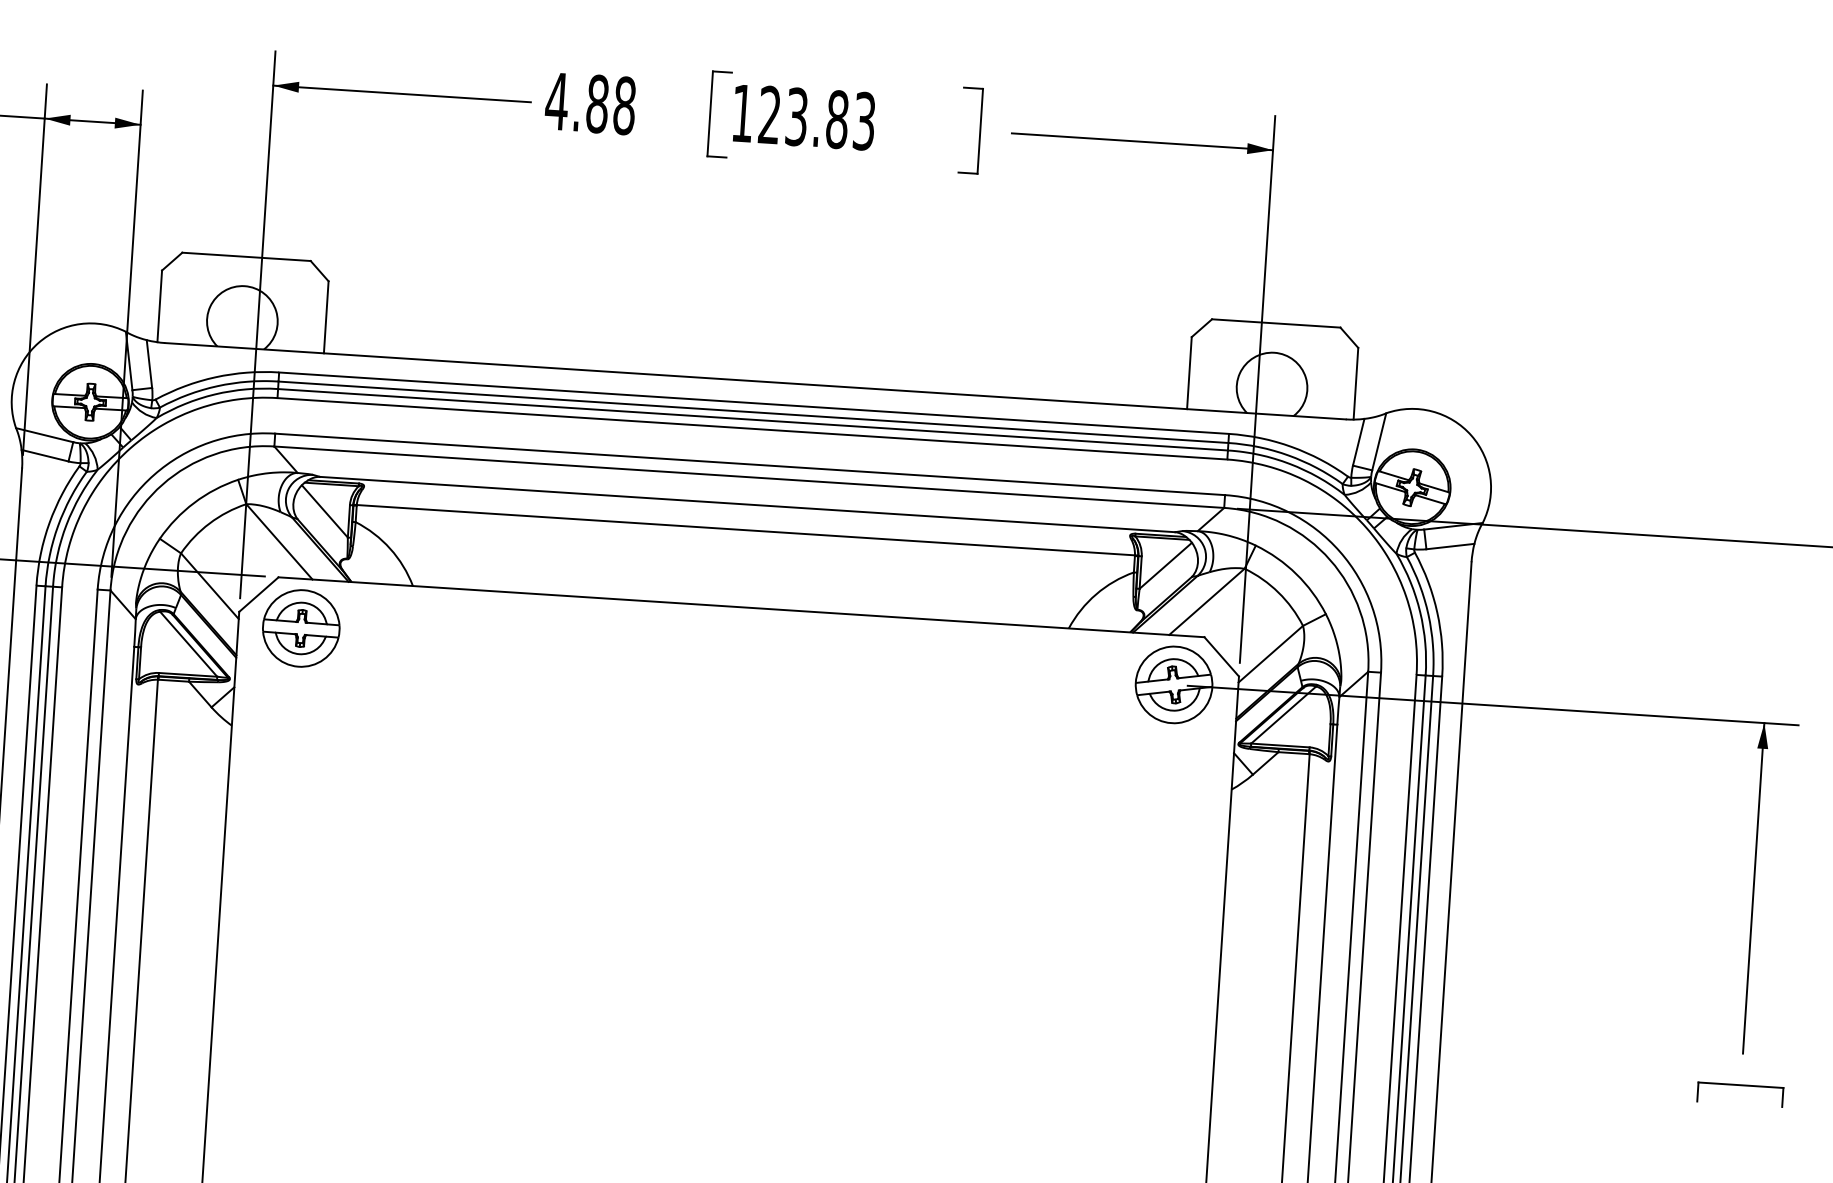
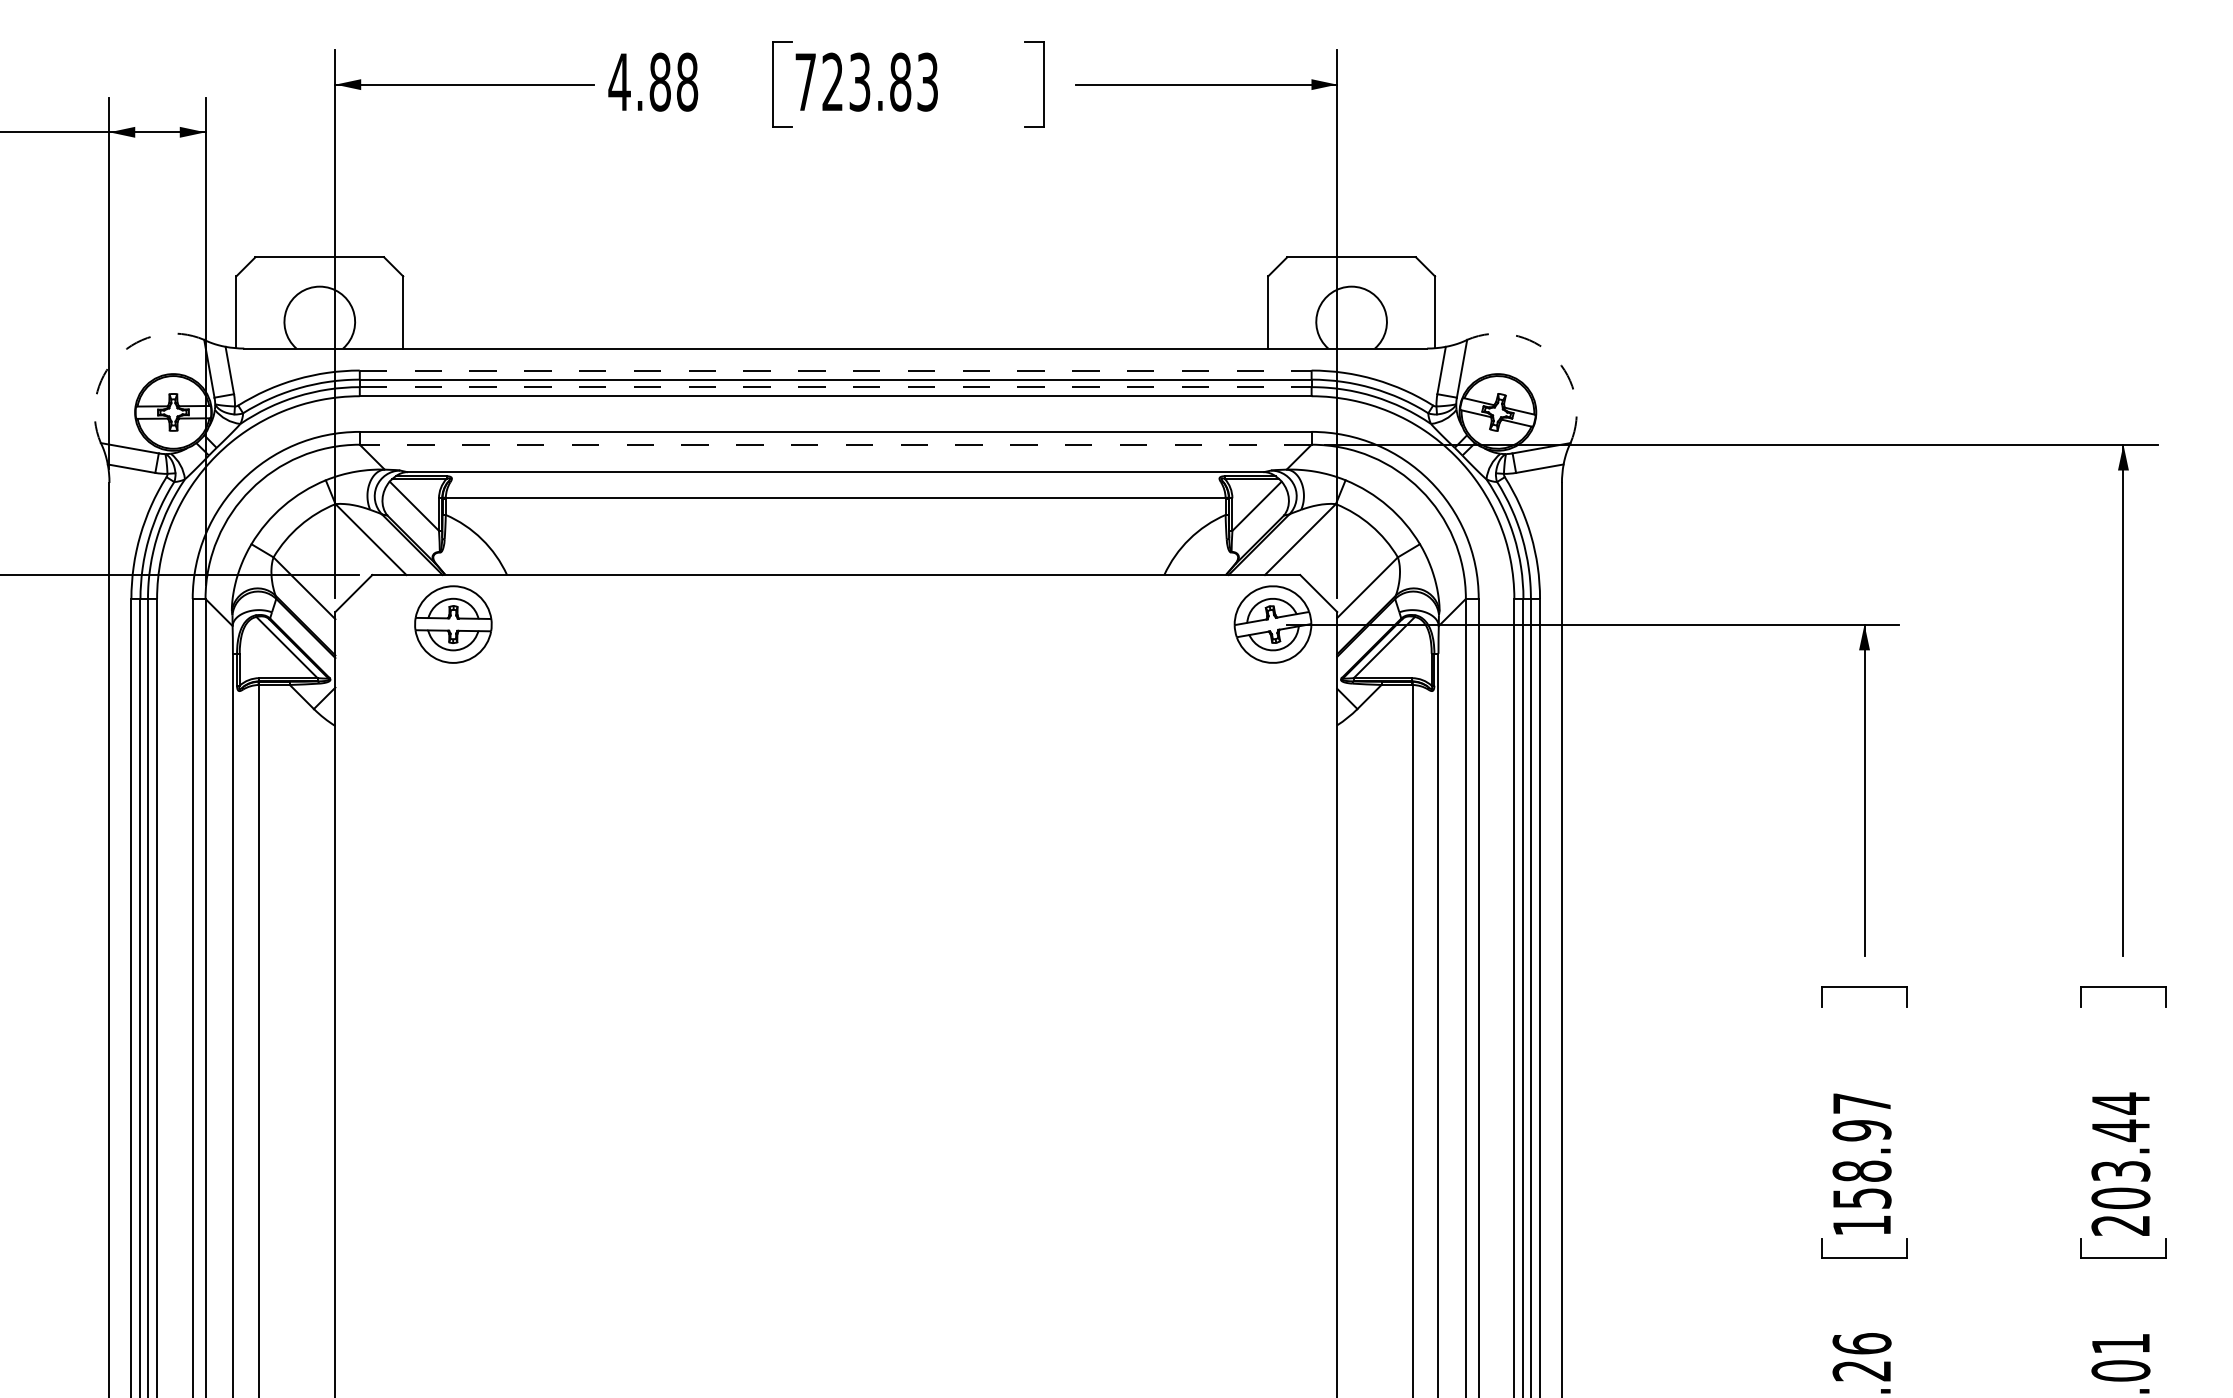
text: (742, 112) -> (805, 81), 123.83 -> 723.83
arc: (38, 342) -> (117, 356), solid -> dashed
line: (753, 403) -> (835, 370), solid -> dashed
line: (752, 420) -> (835, 387), solid -> dashed
arc: (1471, 435) -> (1553, 356), solid -> dashed
line: (749, 476) -> (835, 444), solid -> dashed
part: (301, 628) -> (453, 624), moved

